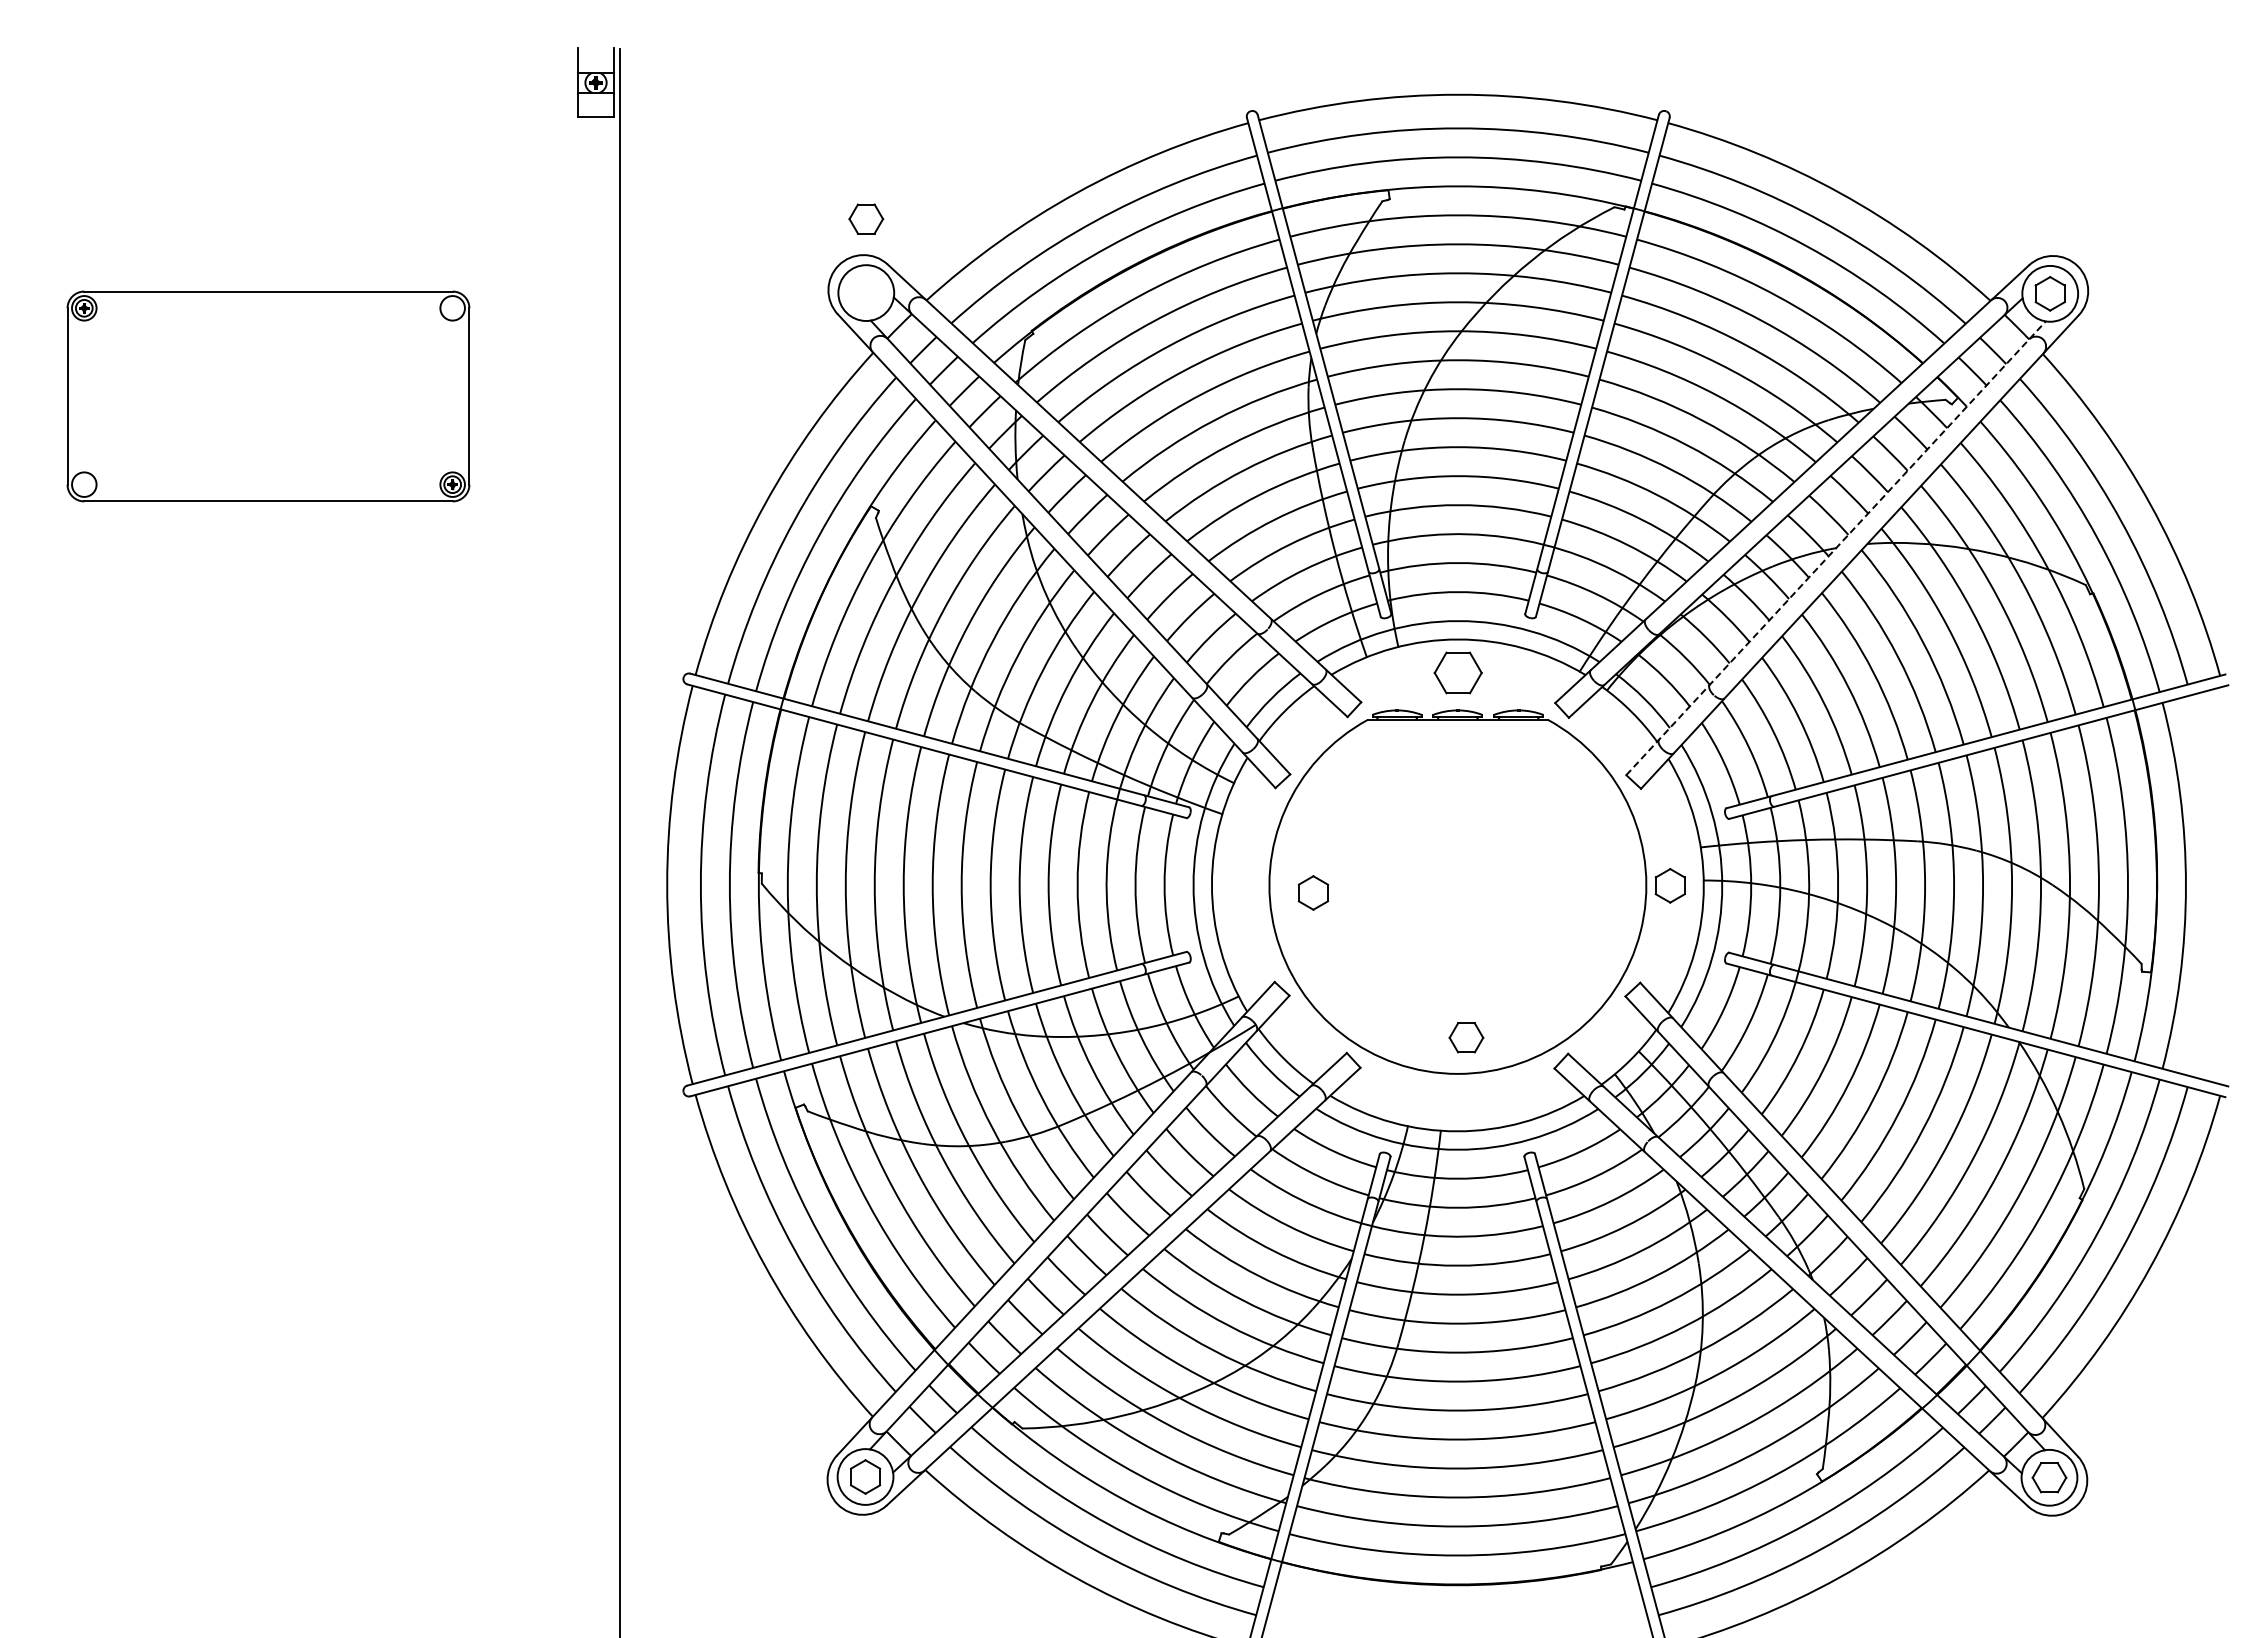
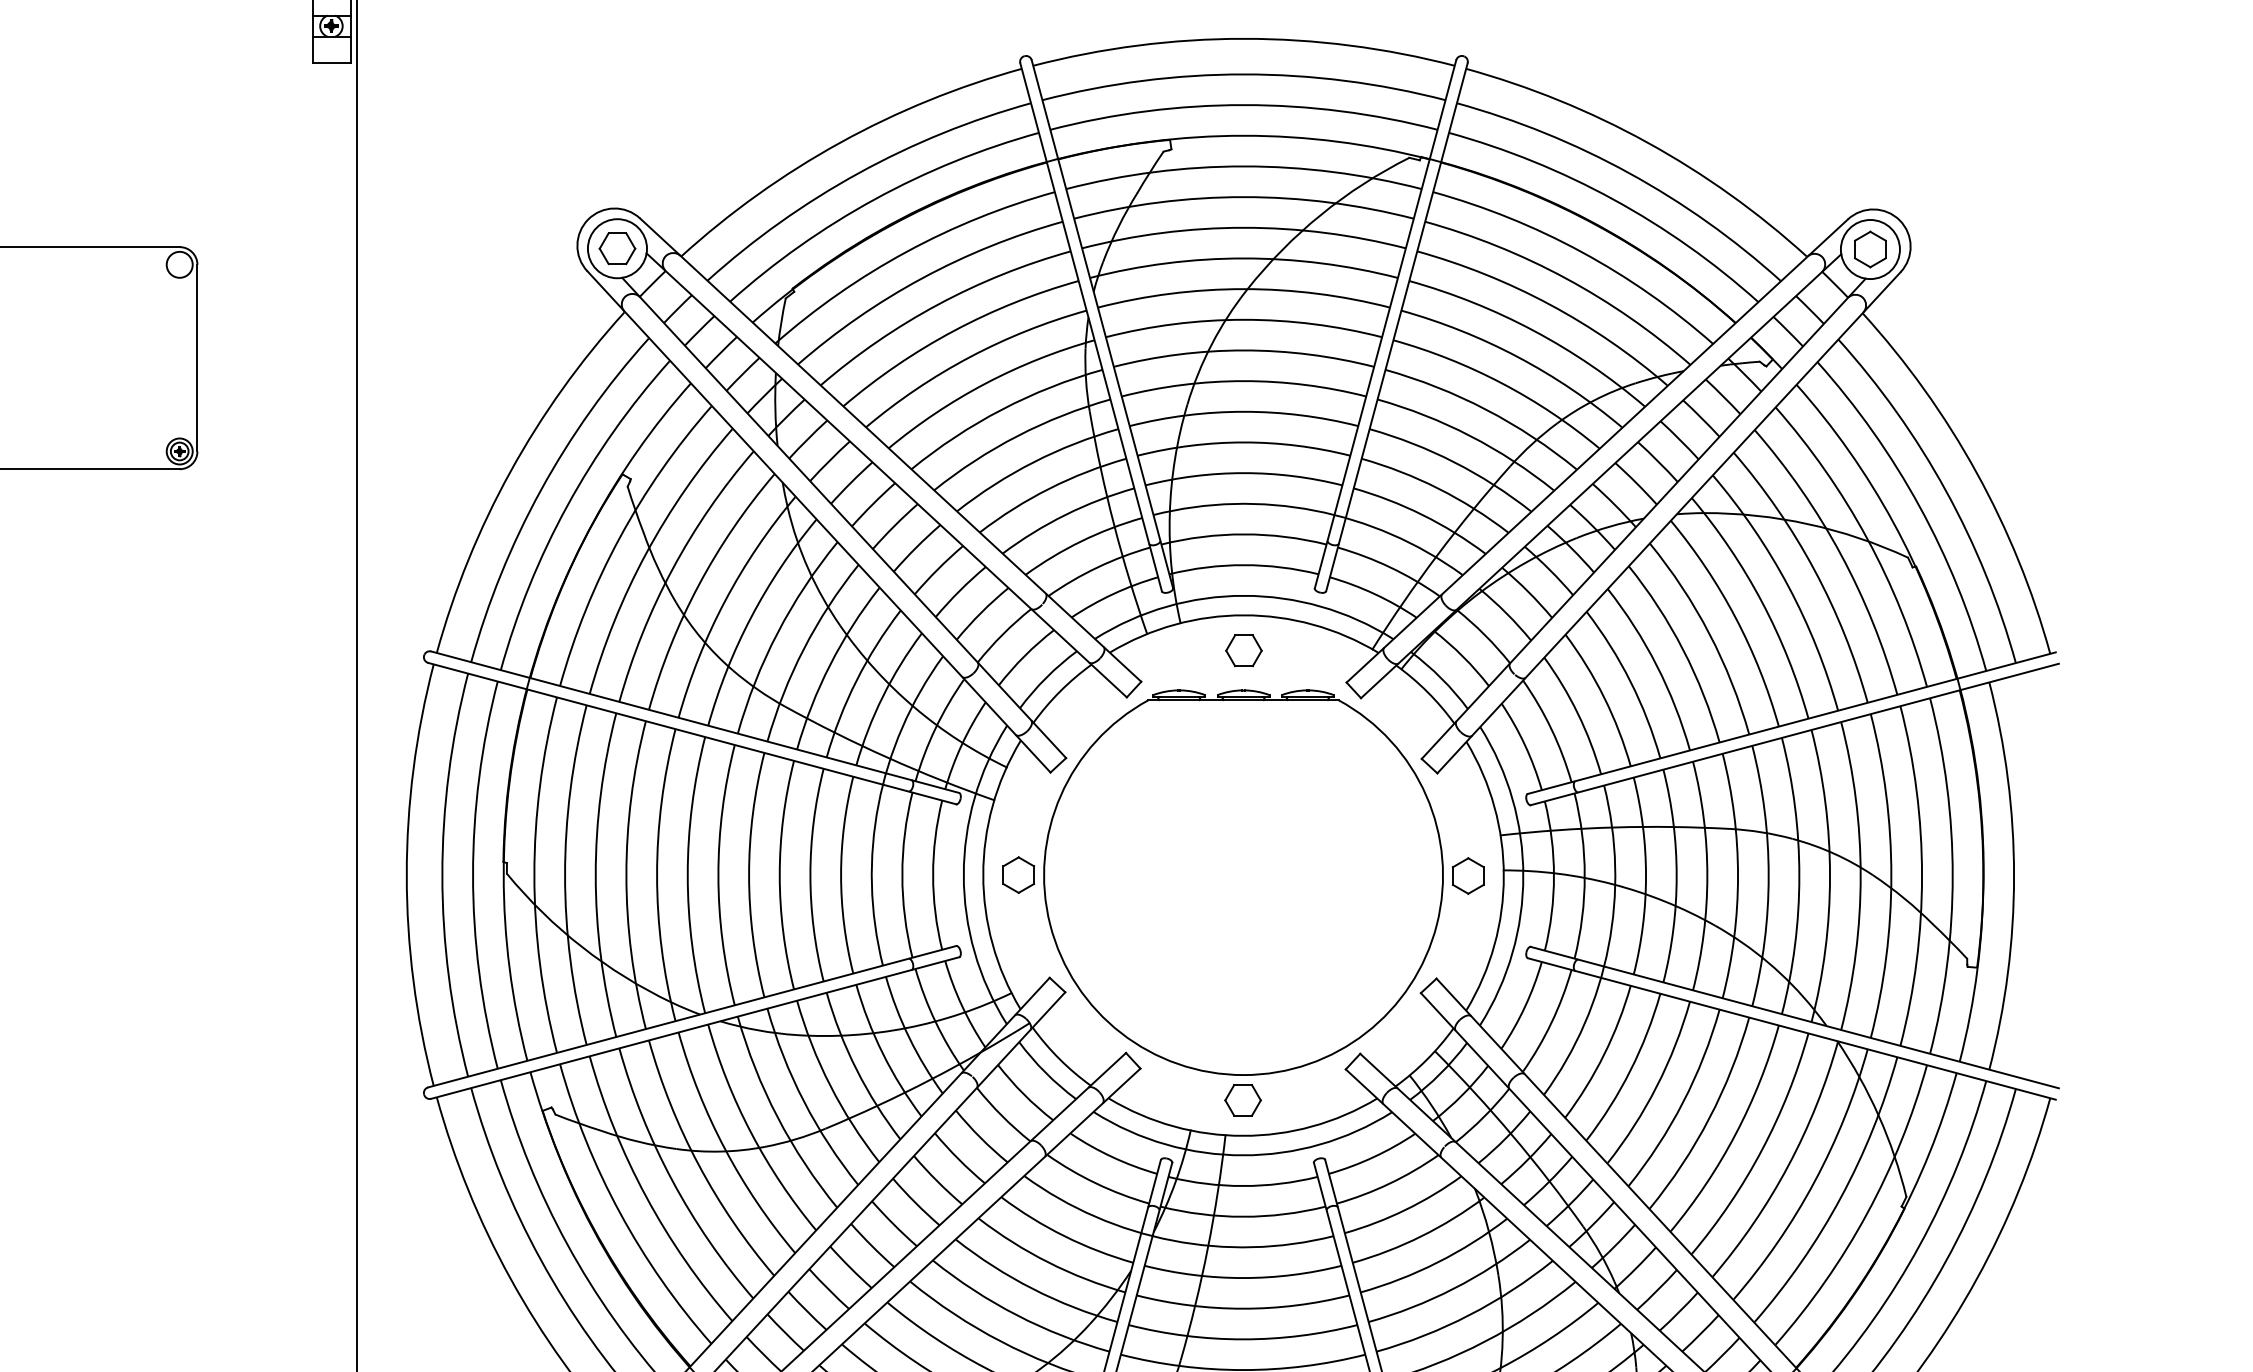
part: (866, 218) -> (617, 248), moved
line: (1836, 548) -> (1644, 519), dashed -> solid
part: (1458, 672) -> (1244, 650), size x0.71
part: (1312, 892) -> (1017, 874), moved
part: (1466, 1037) -> (1243, 1100), moved

